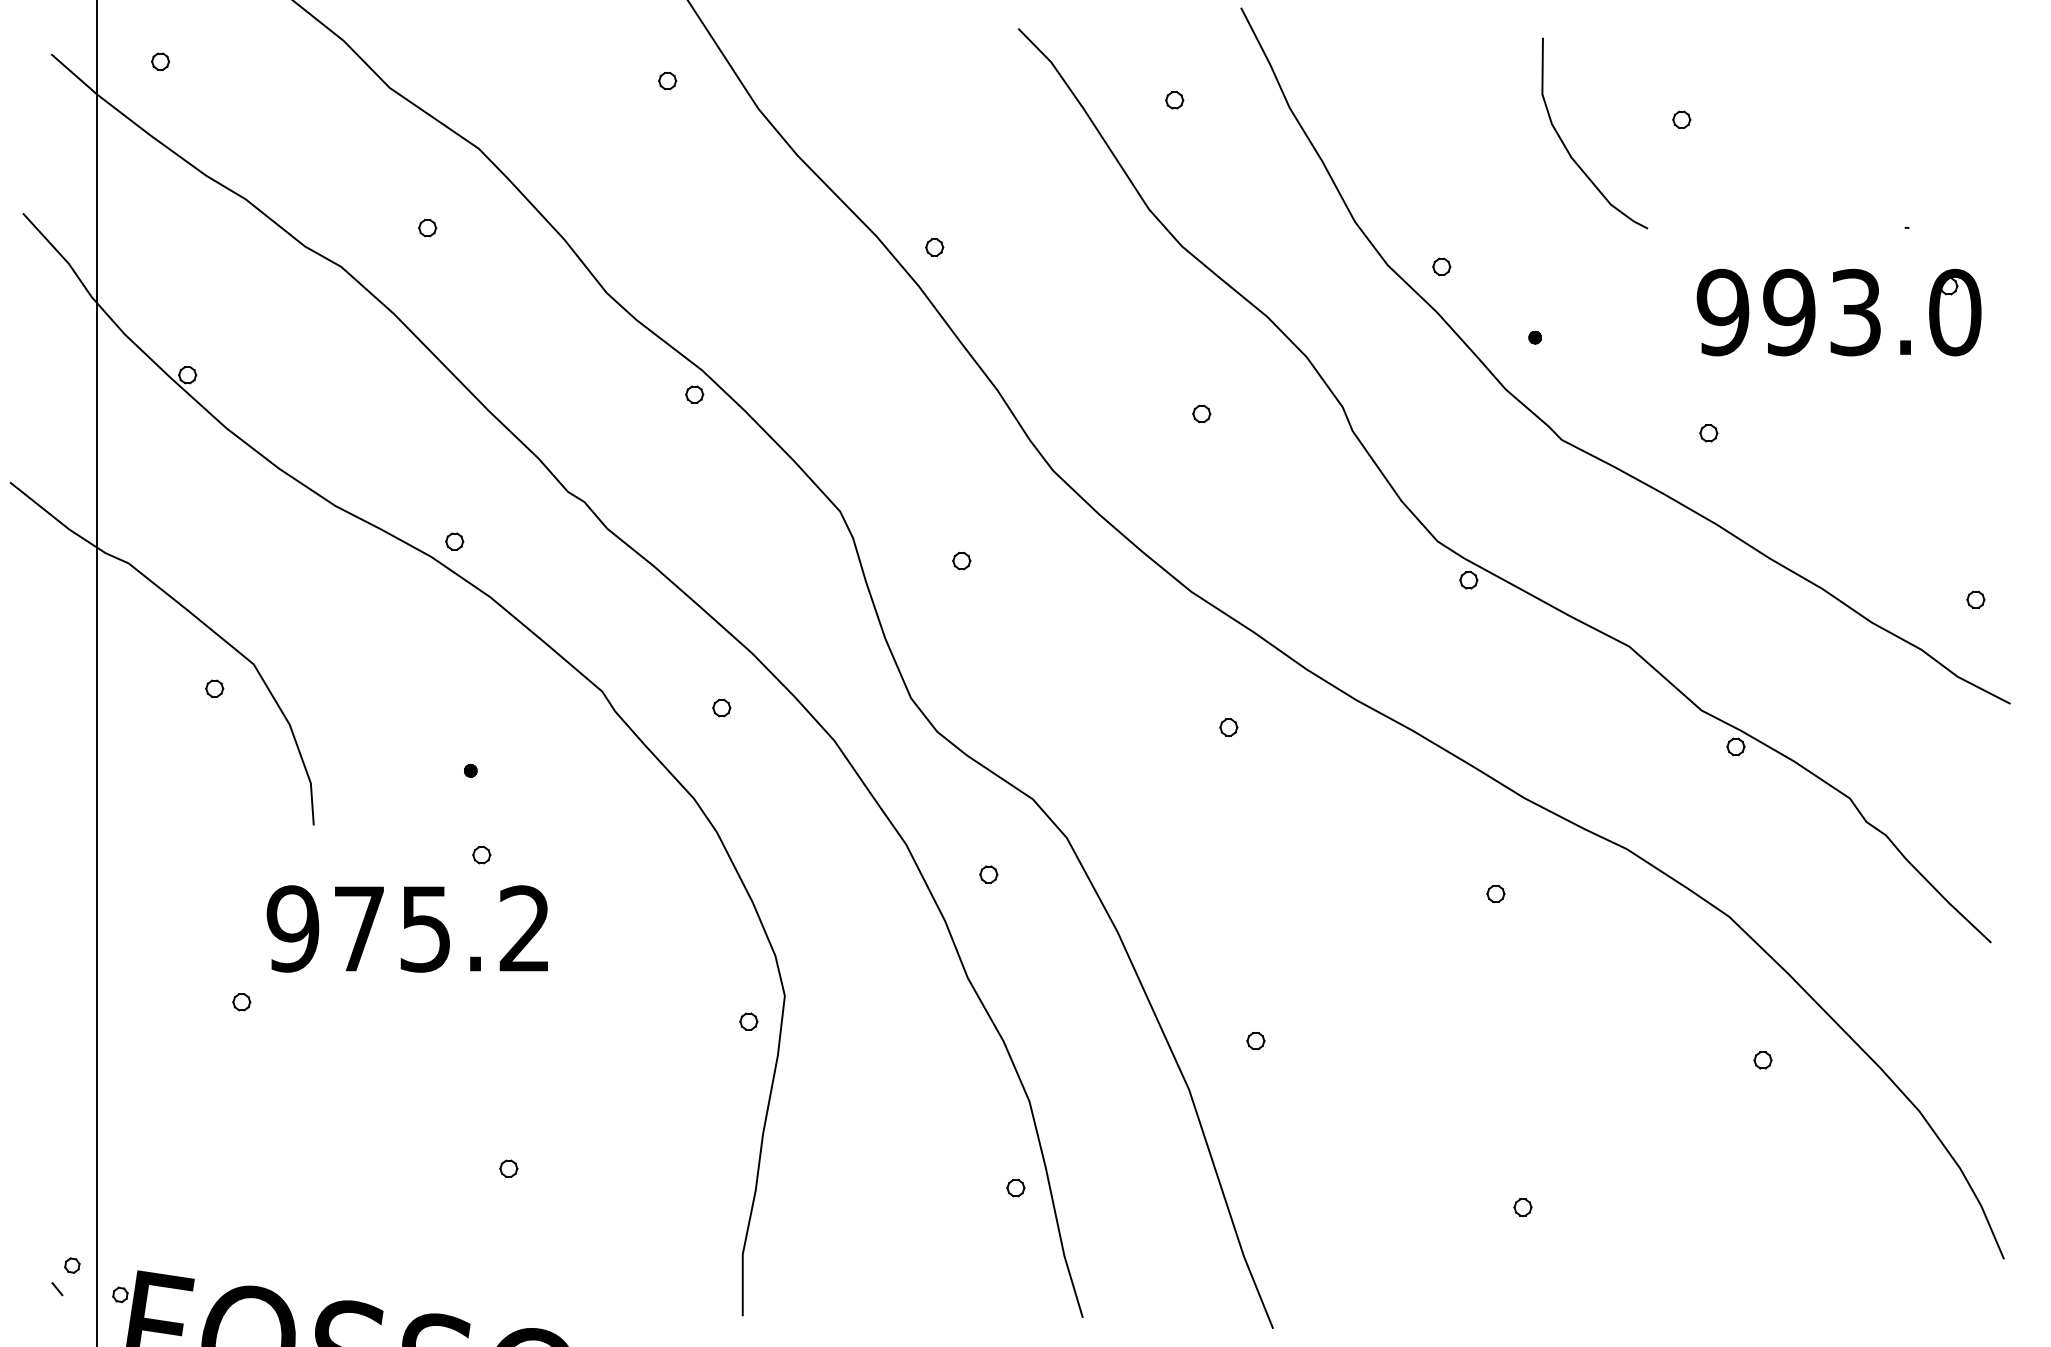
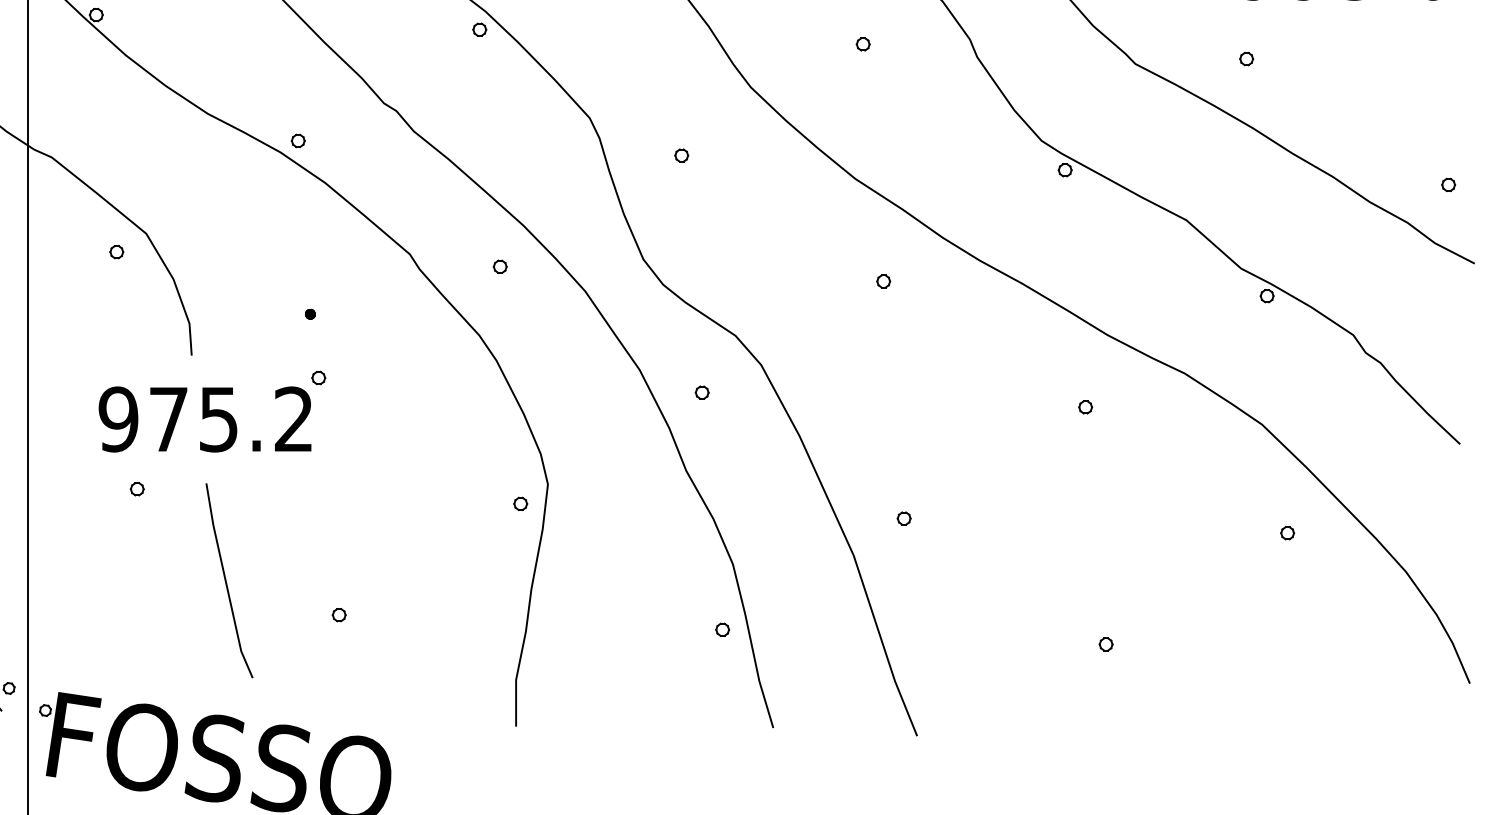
text: (406, 928) -> (204, 419), moved
line: (360, 1125) -> (227, 582), added

